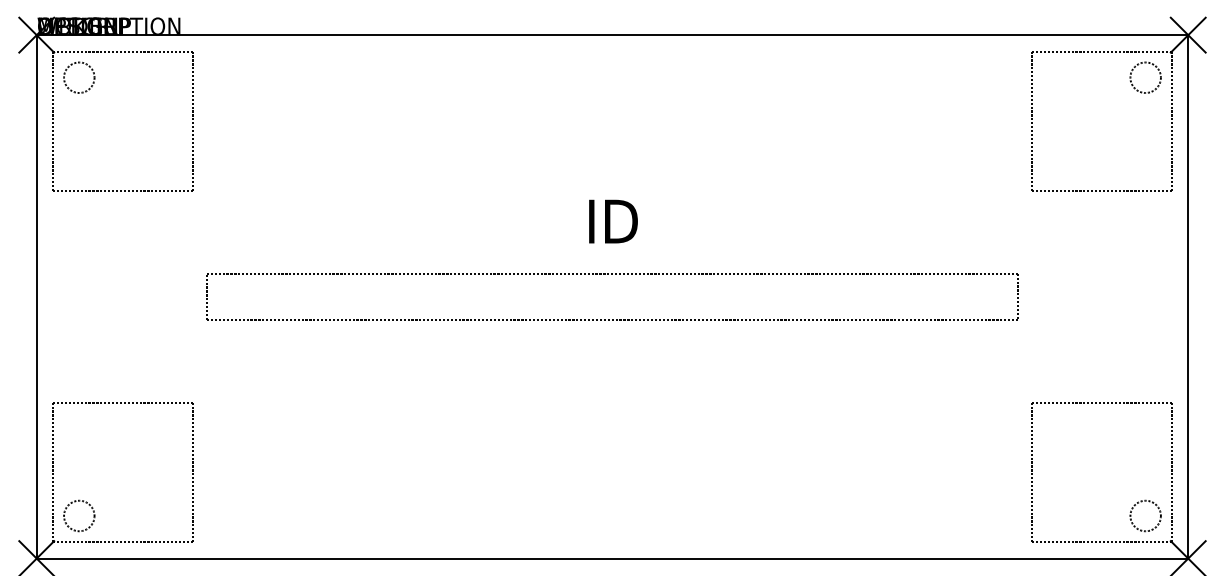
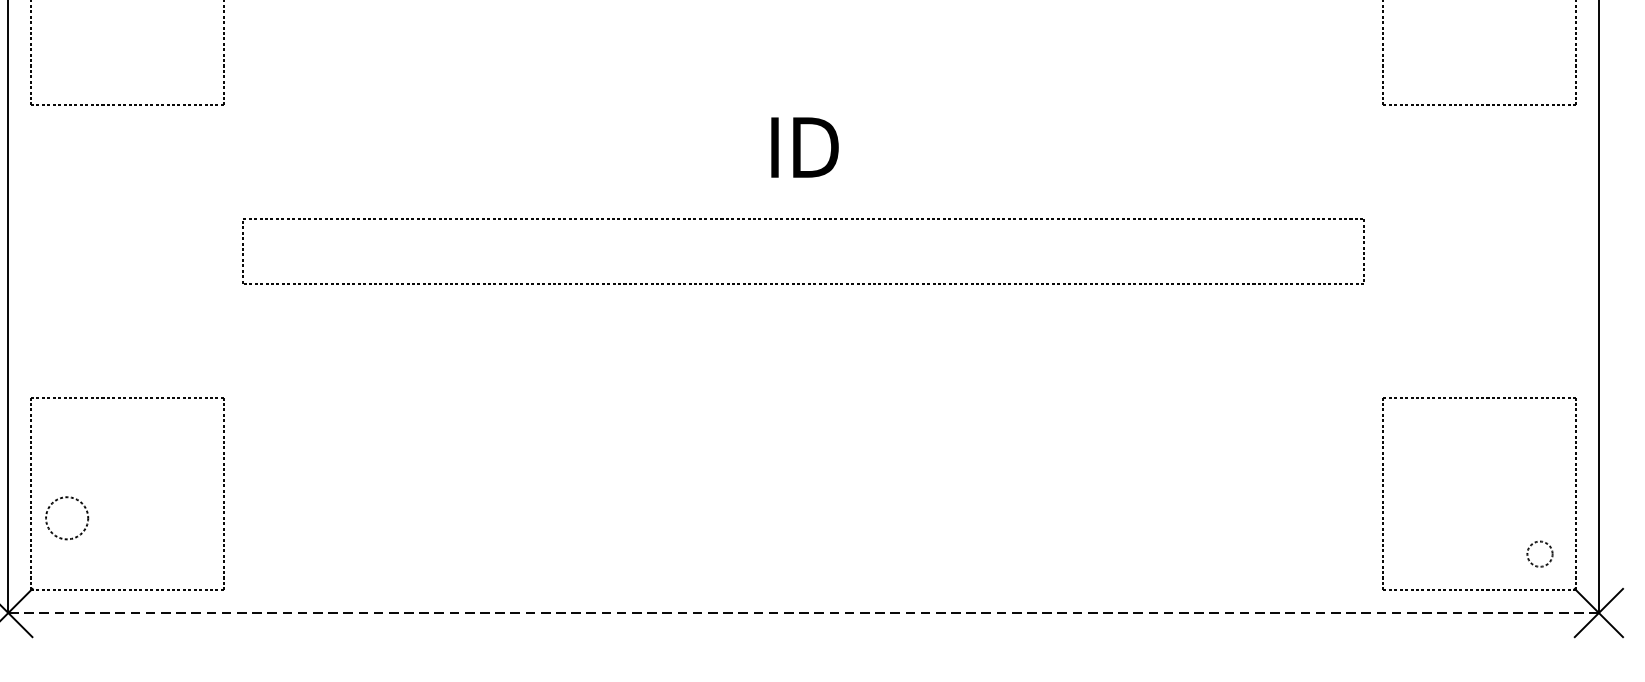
circle: (79, 515) -> (67, 517), moved
circle: (1145, 515) -> (1539, 553), size x0.6
line: (612, 558) -> (803, 612), solid -> dashed

